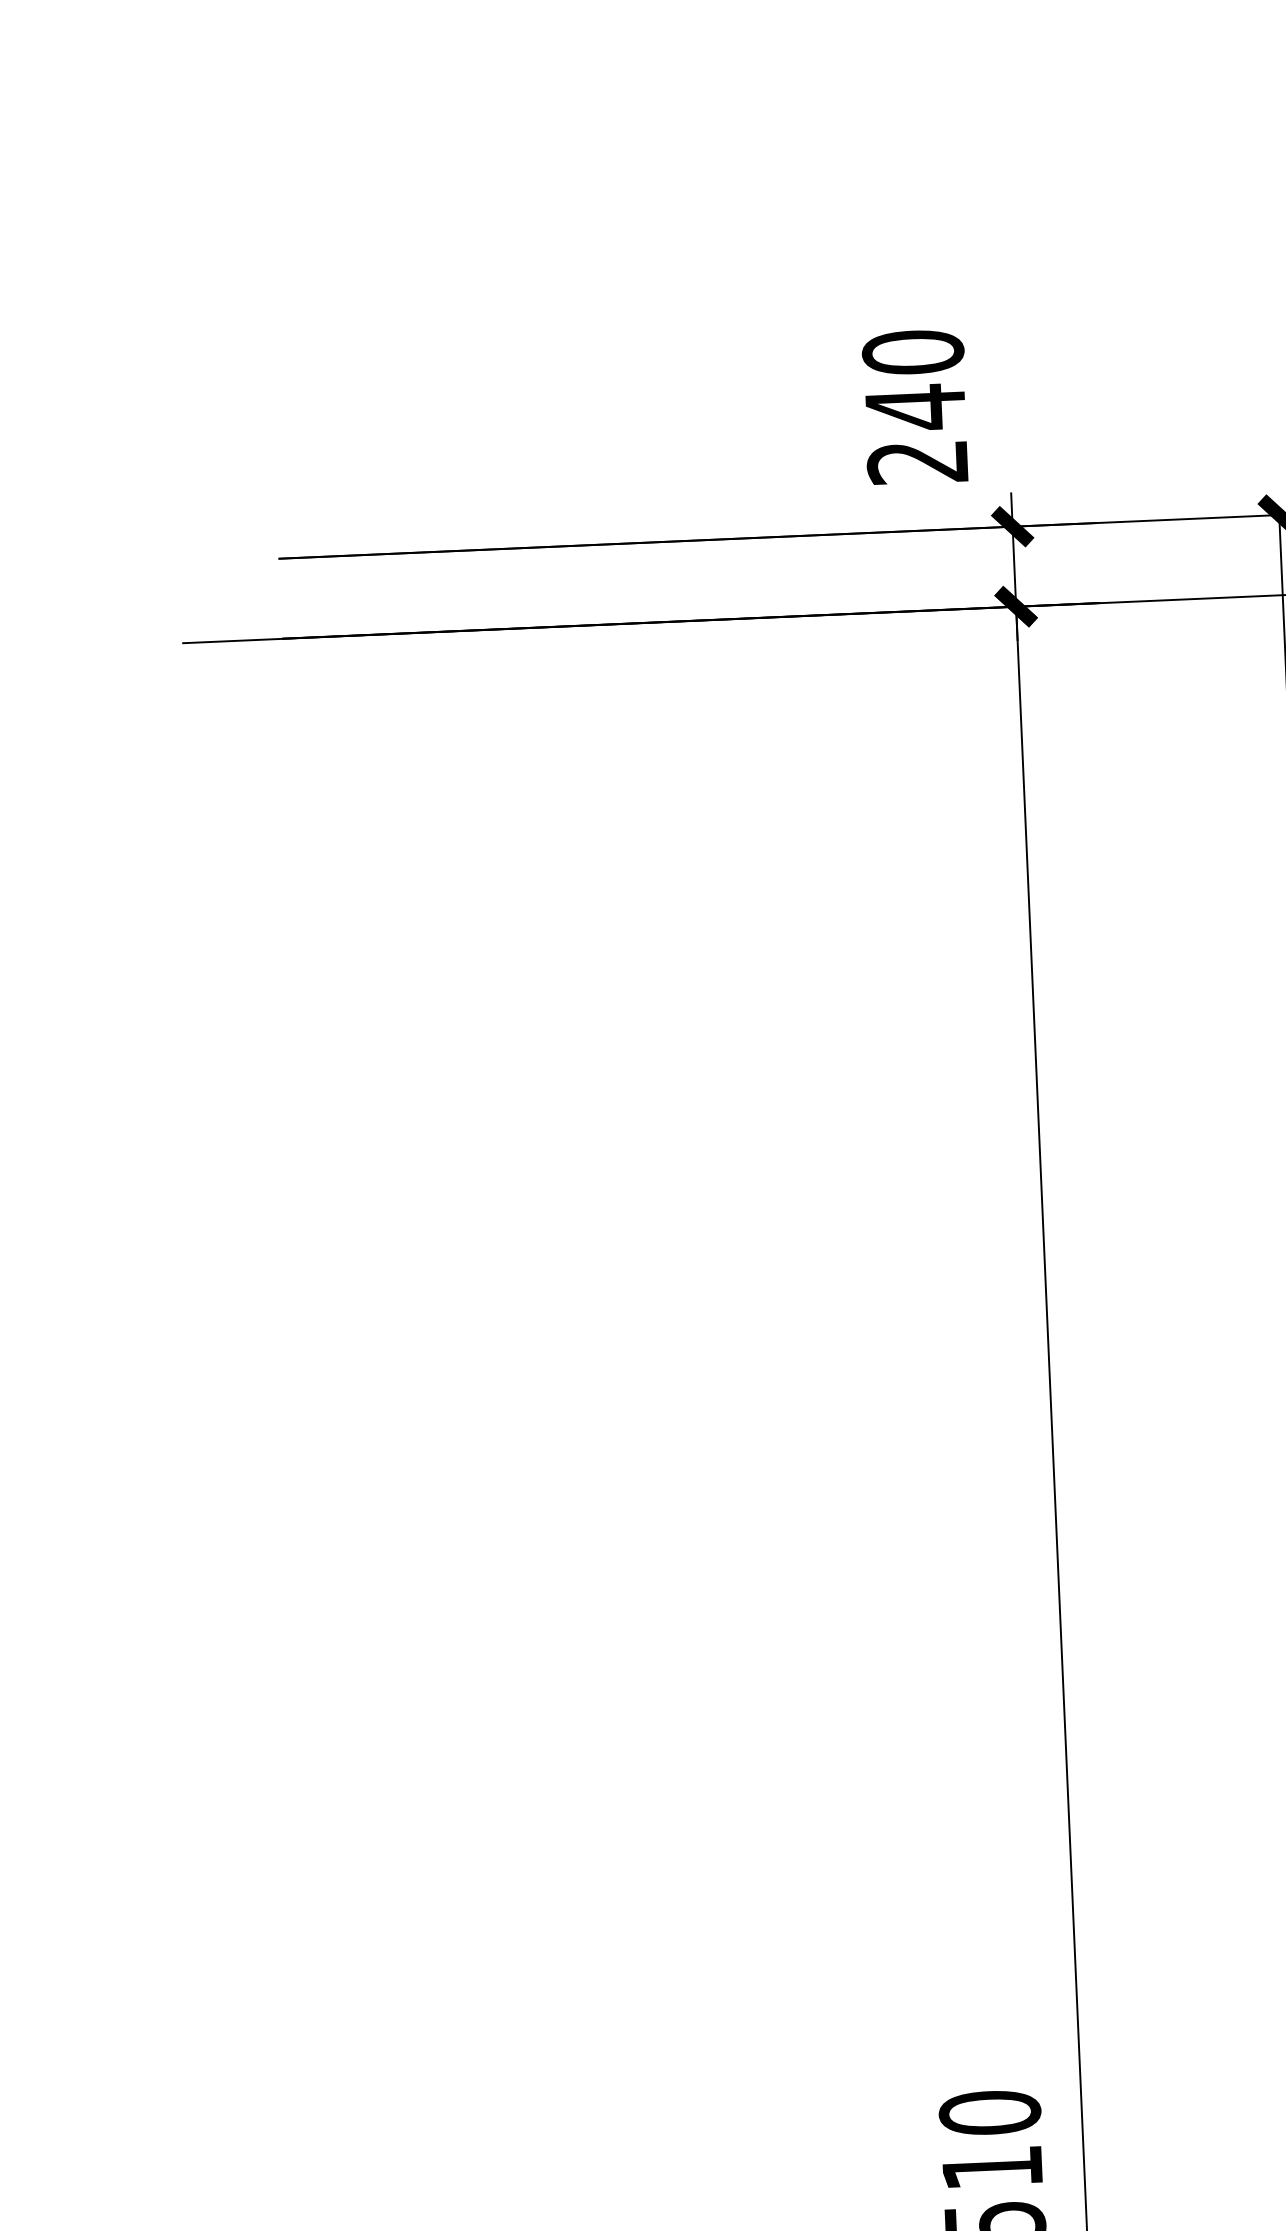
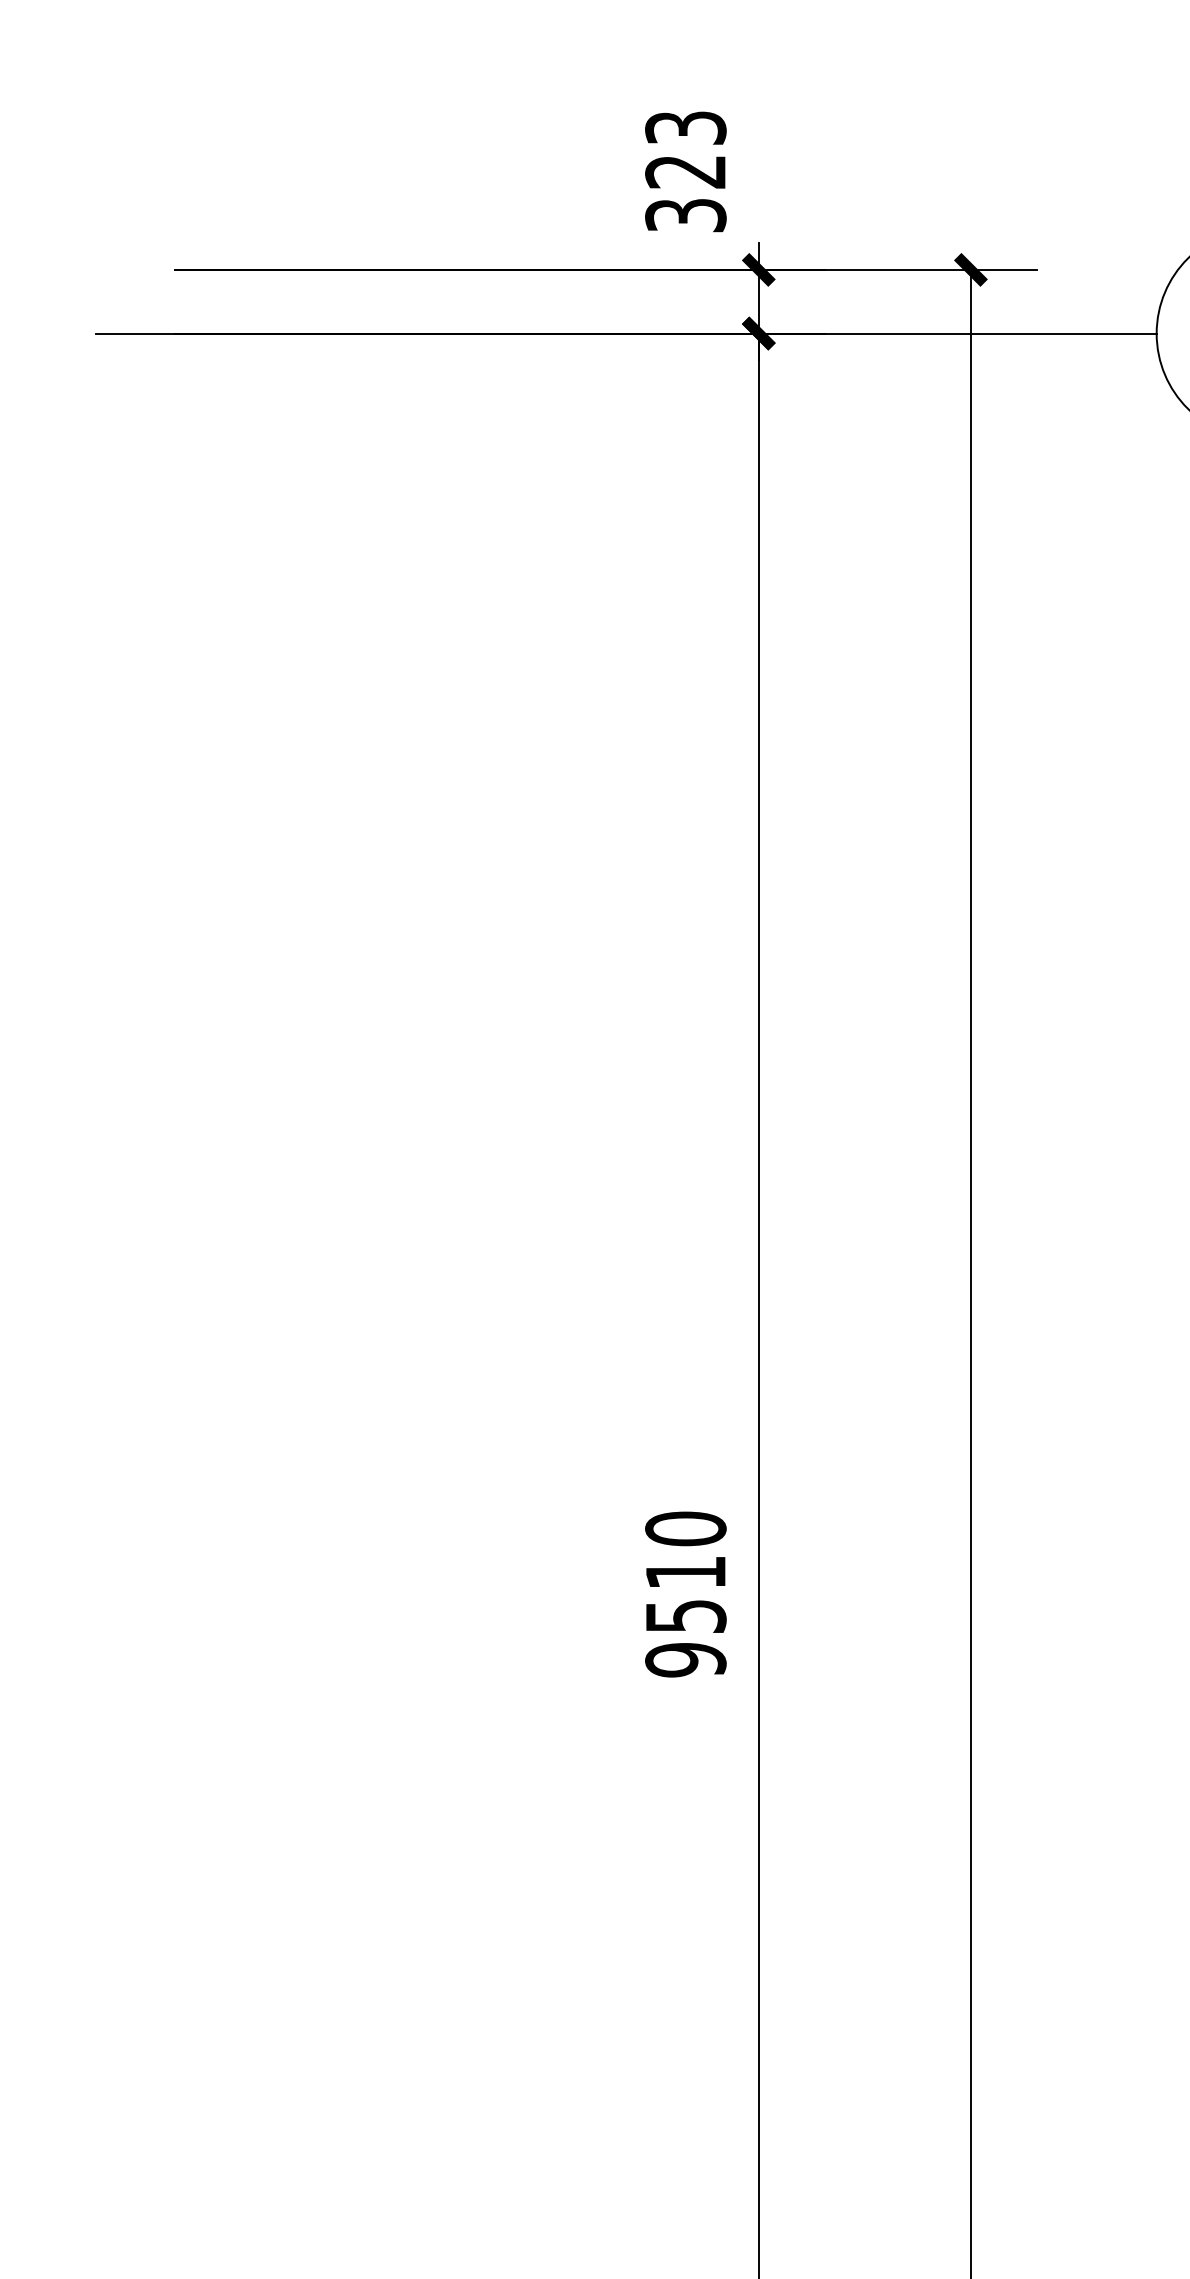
text: (915, 407) -> (685, 171), 240 -> 323

